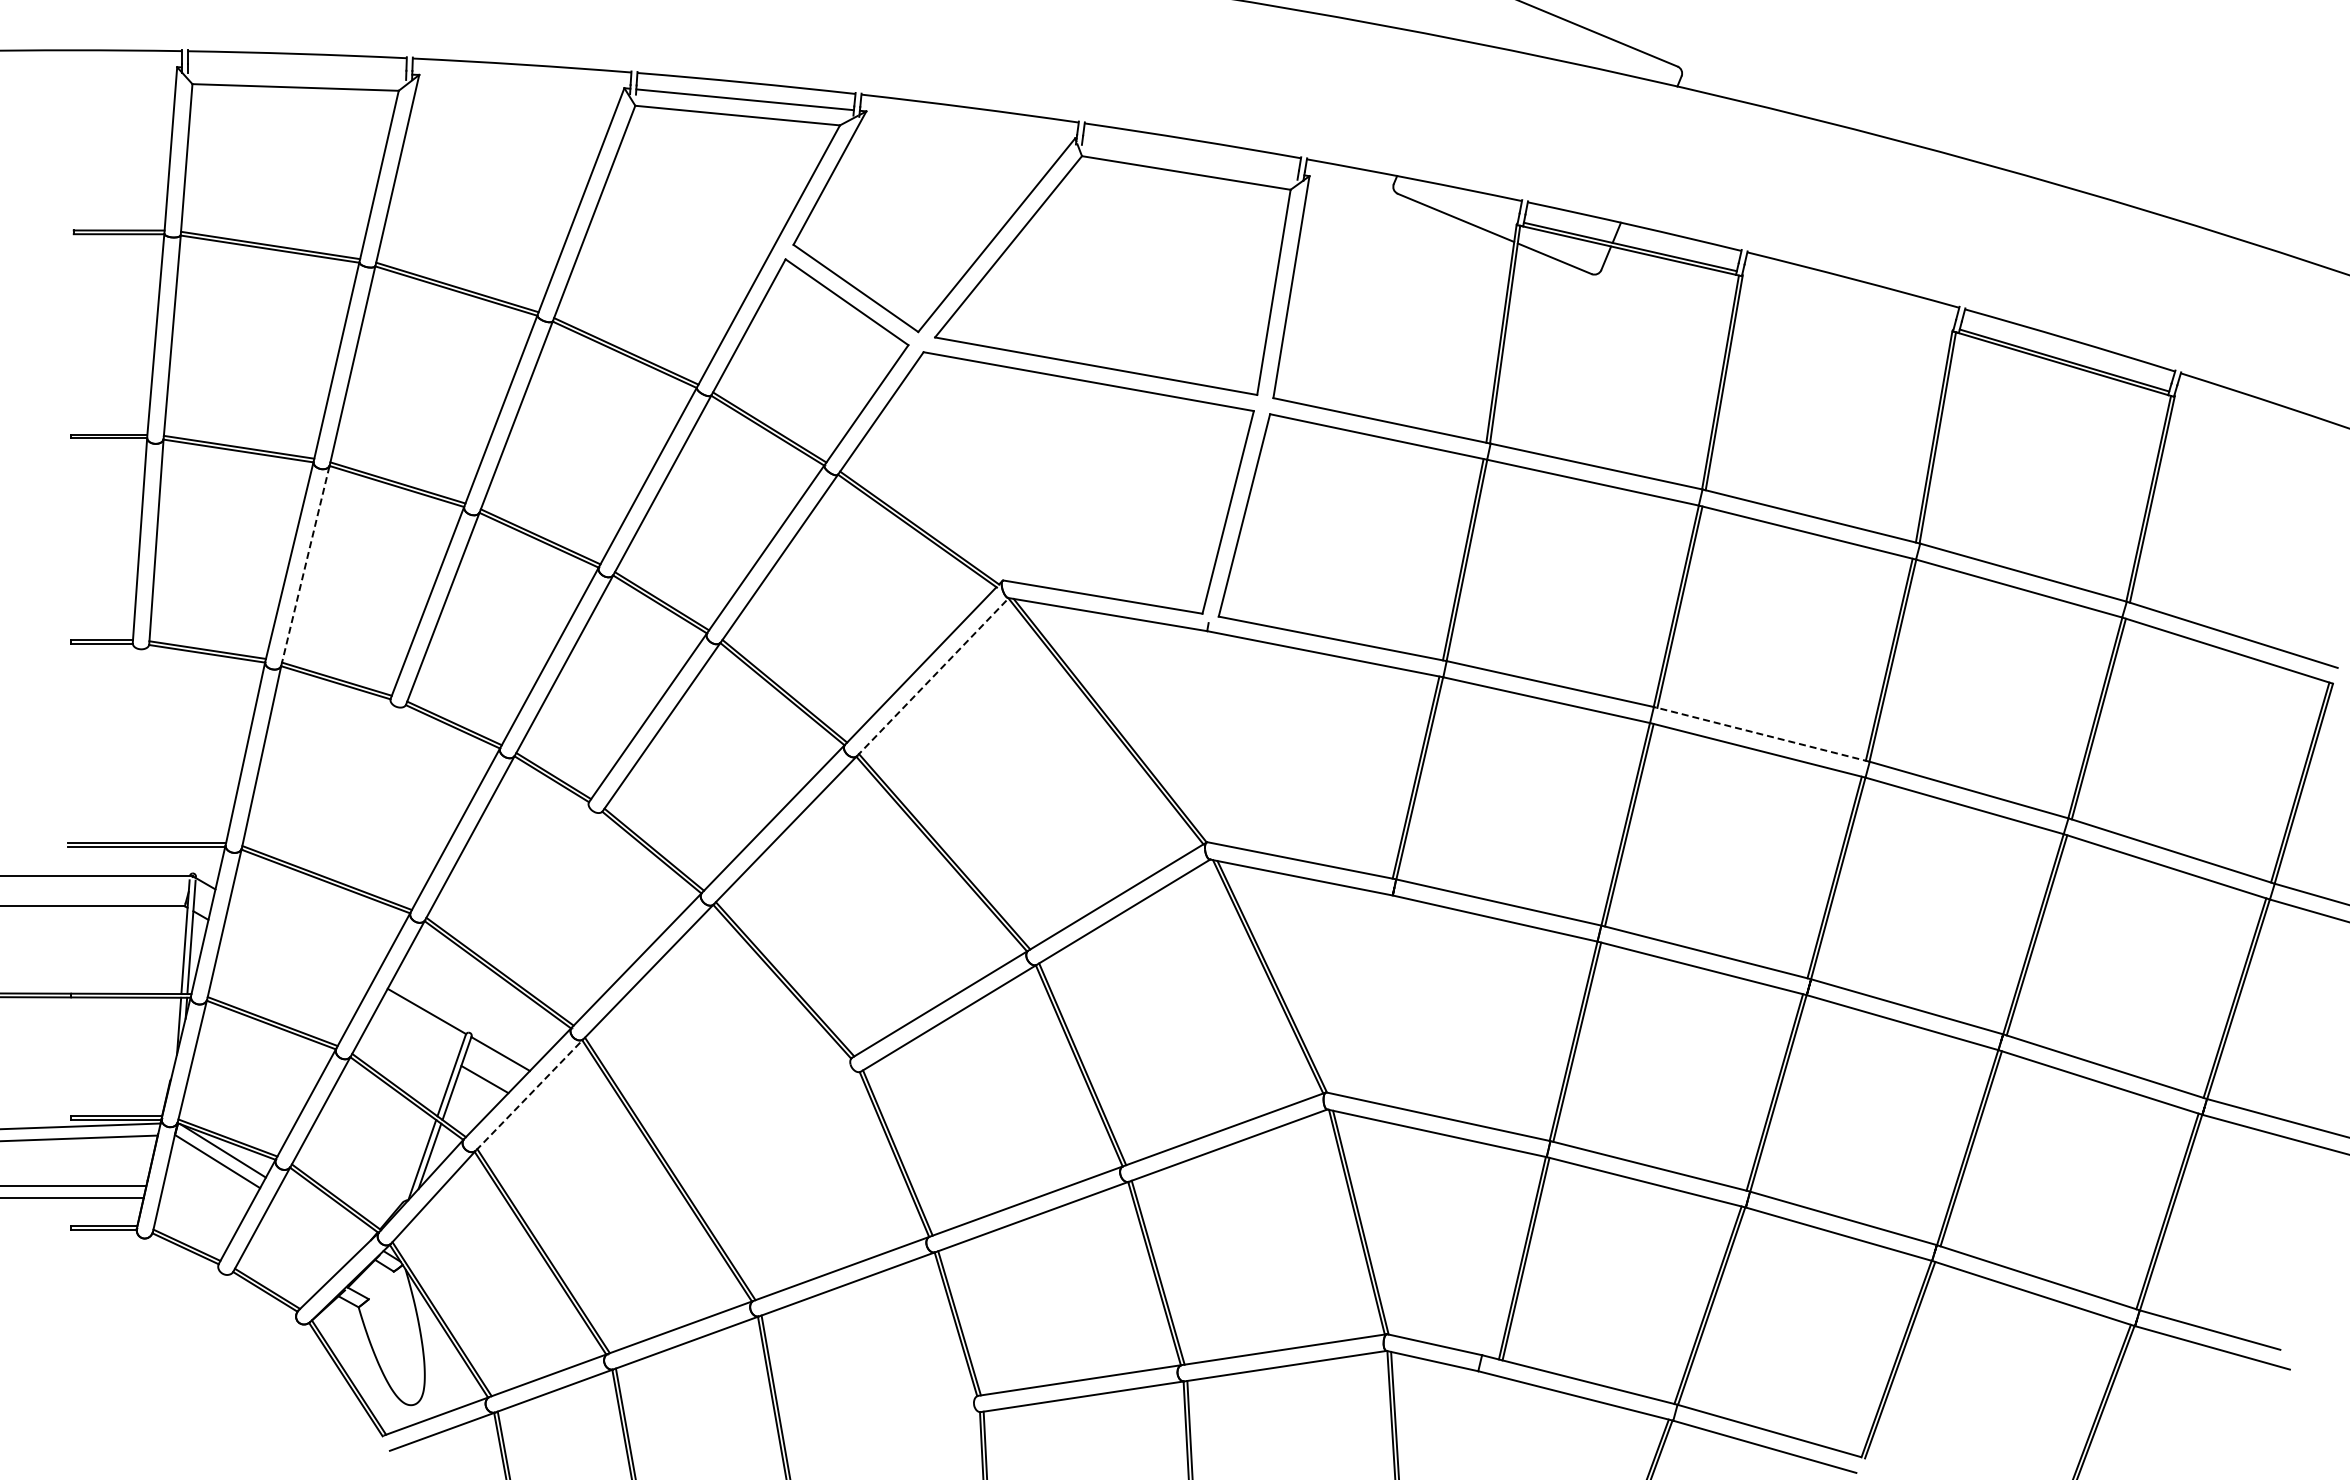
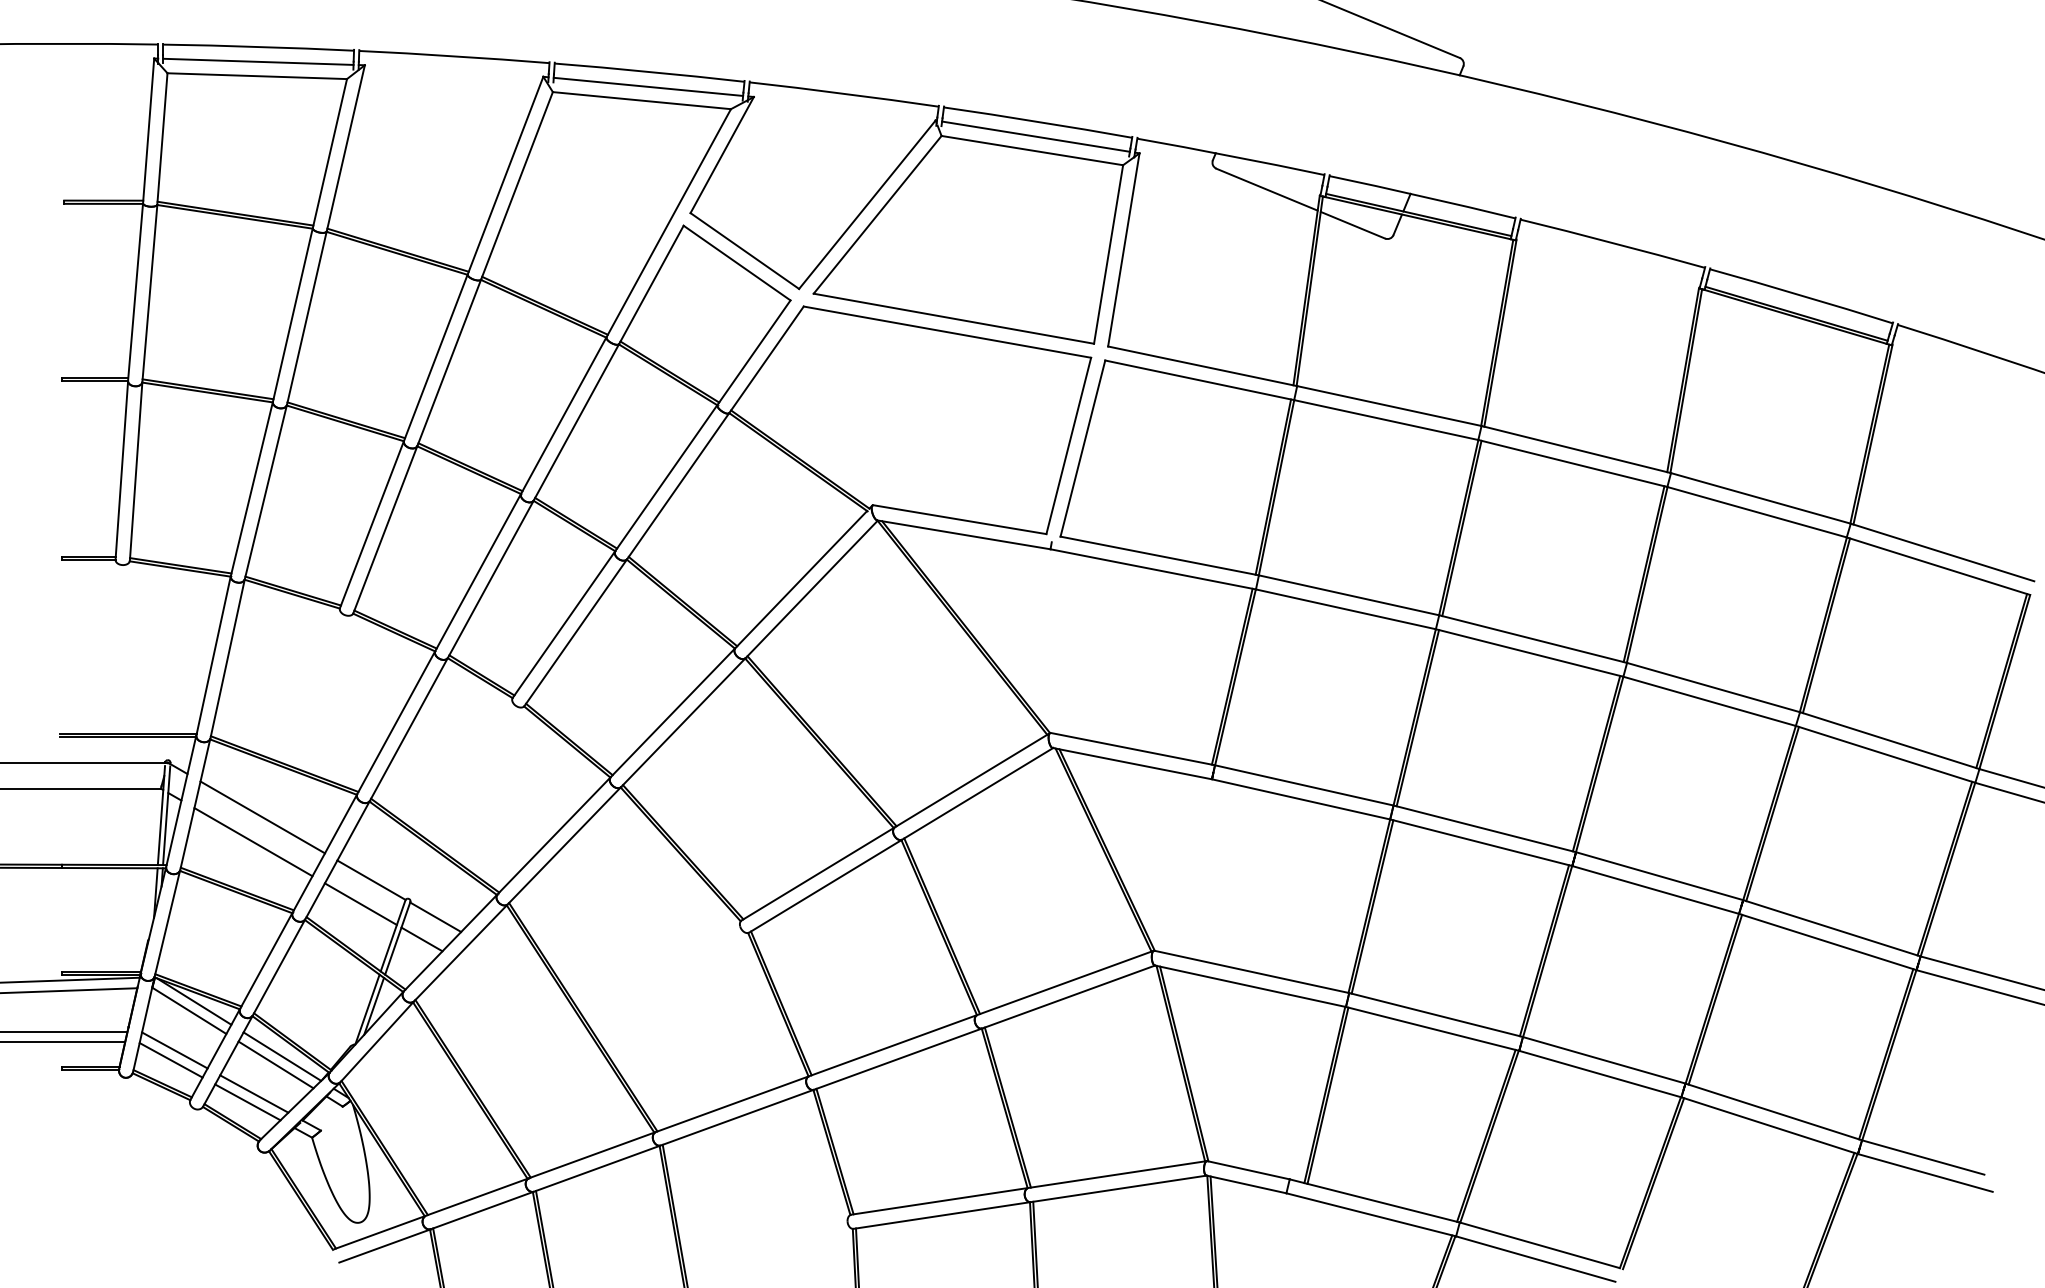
line: (296, 70) -> (258, 61), added
line: (1190, 156) -> (1035, 136), added
line: (305, 565) -> (265, 492), dashed -> solid
line: (933, 677) -> (812, 589), dashed -> solid
line: (1761, 734) -> (1532, 639), dashed -> solid
line: (301, 939) -> (262, 817), added
line: (291, 967) -> (253, 841), added
line: (414, 1038) -> (360, 903), added
line: (529, 1095) -> (460, 953), dashed -> solid
line: (200, 1206) -> (174, 1049), added
line: (324, 1214) -> (282, 1056), added
line: (196, 1218) -> (171, 1060), added
line: (317, 1223) -> (276, 1064), added
line: (292, 1256) -> (254, 1093), added
line: (284, 1266) -> (247, 1102), added

